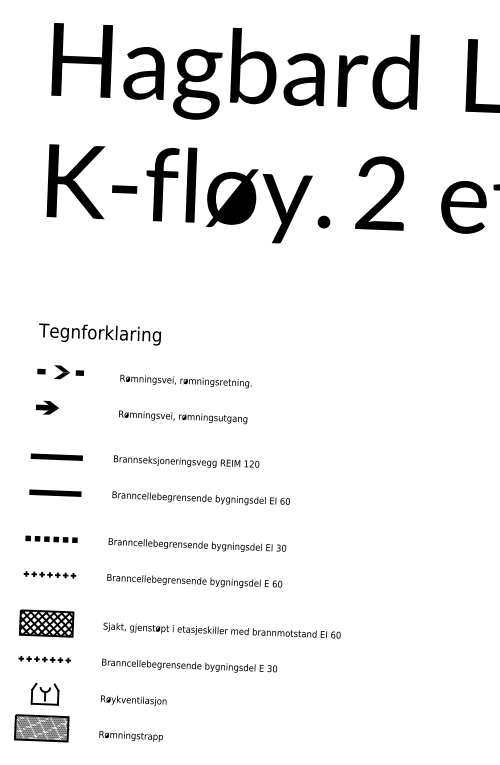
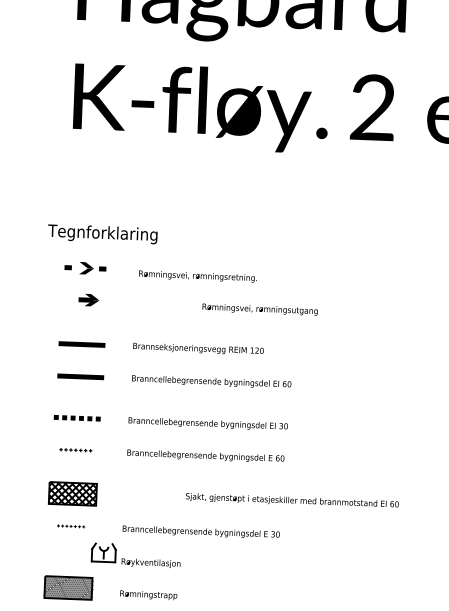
text: (99, 334) -> (102, 234), moved
text: (47, 407) -> (88, 299), moved
text: (183, 417) -> (260, 309), moved
part: (49, 574) -> (75, 449), size x0.7
text: (221, 630) -> (291, 500), moved
part: (44, 659) -> (70, 526), size x0.6
part: (44, 693) -> (103, 552), moved

